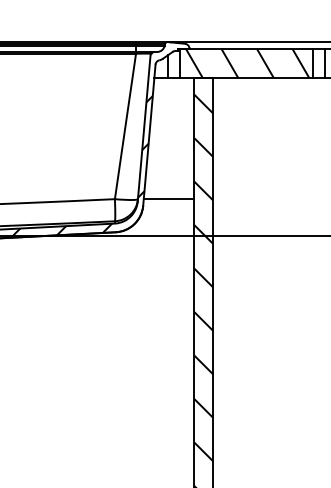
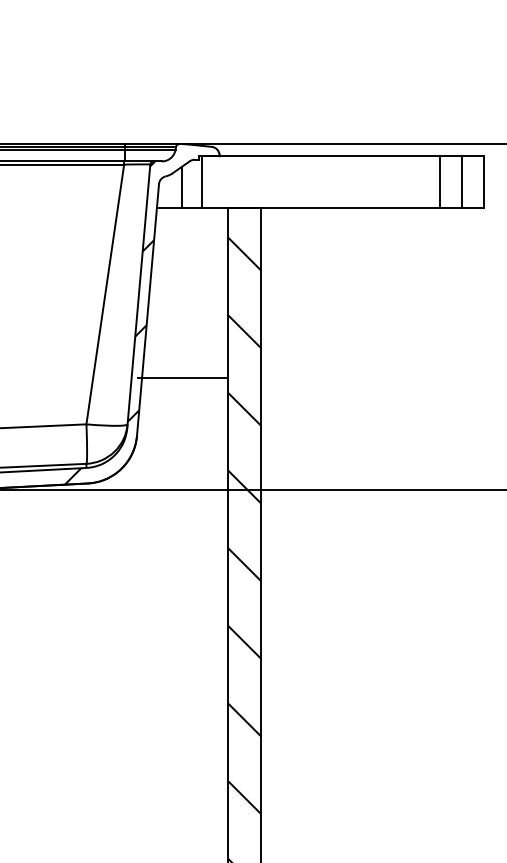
hatch: (247, 63) -> (323, 182), removed
line: (168, 199) -> (182, 378), moved

